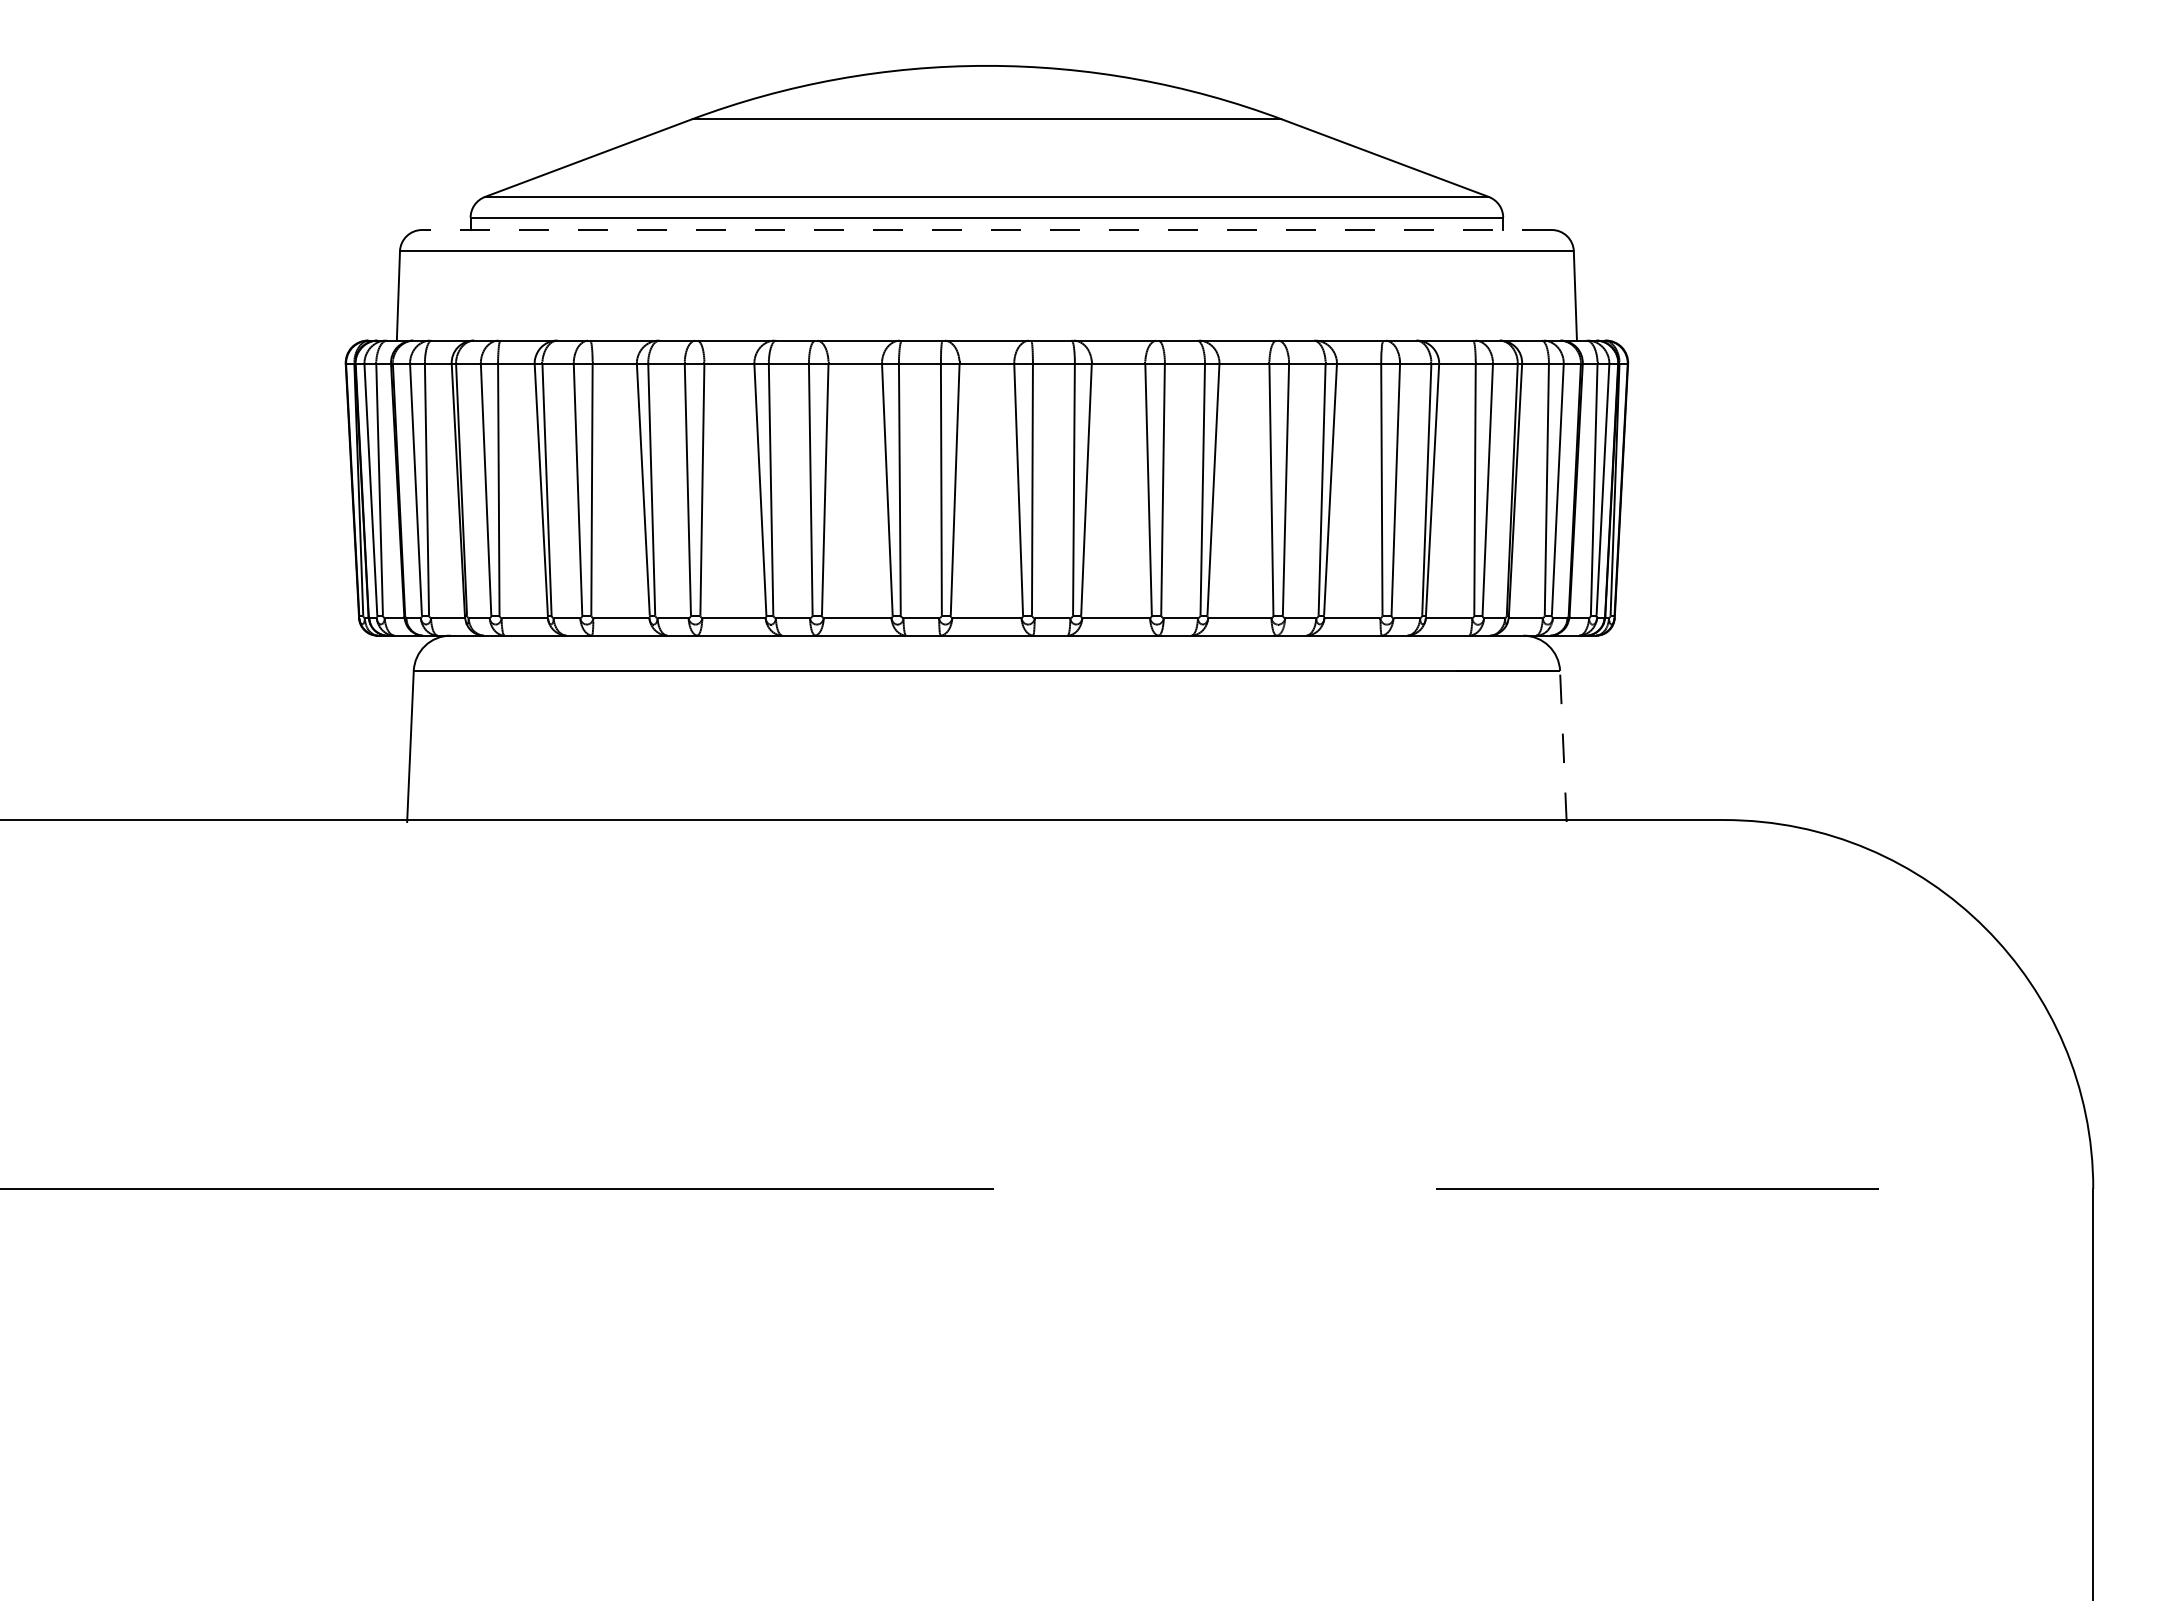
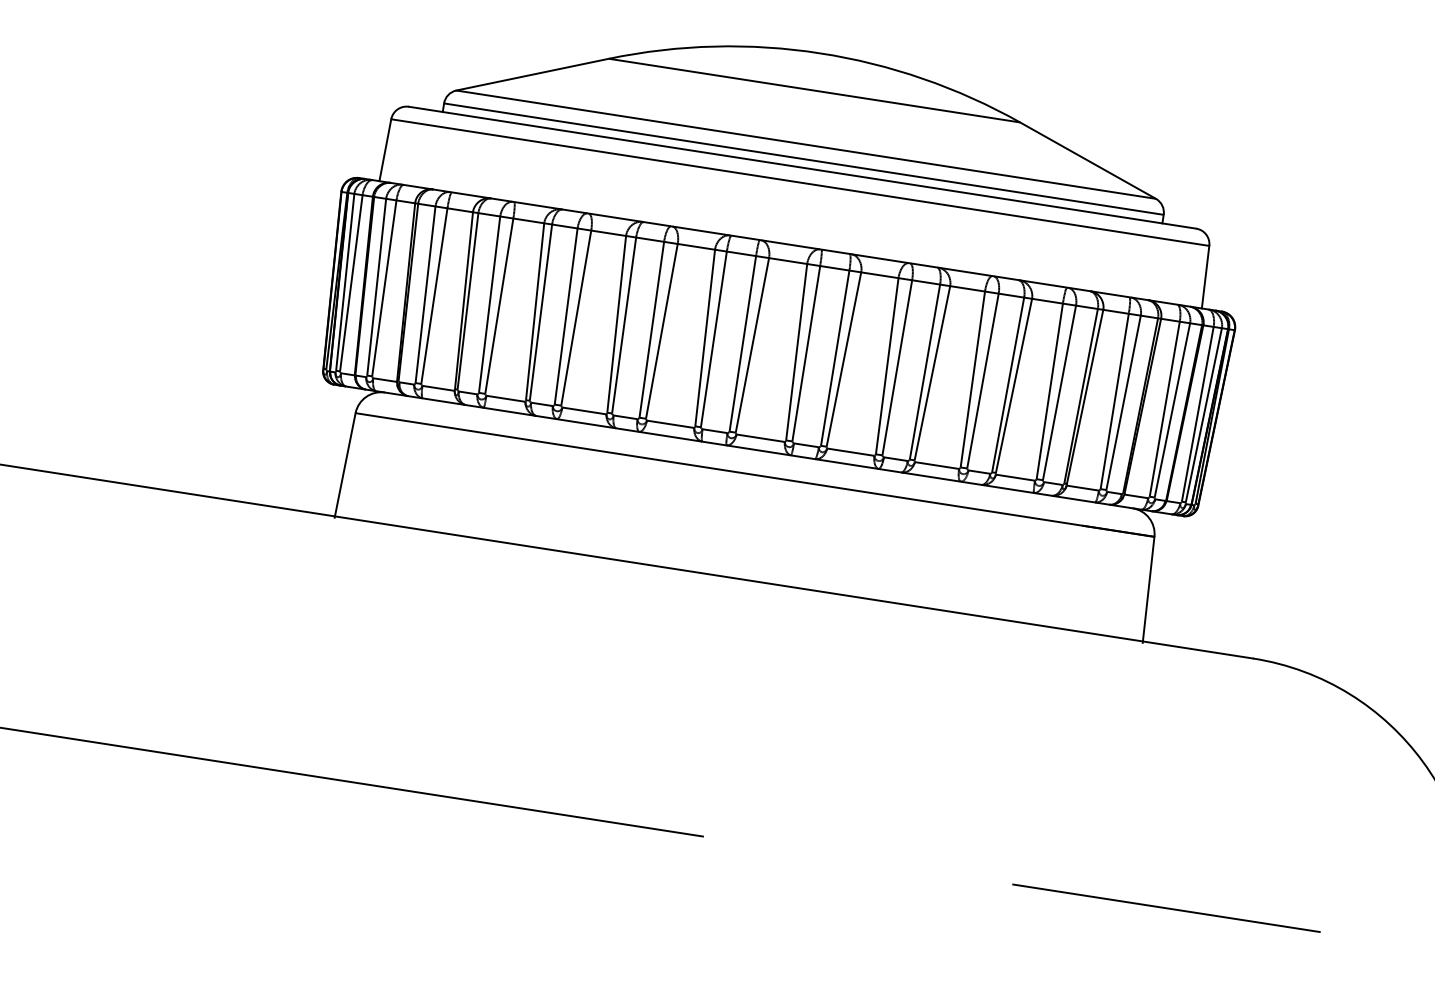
line: (986, 230) -> (802, 168), dashed -> solid
line: (1563, 746) -> (1148, 589), dashed -> solid

